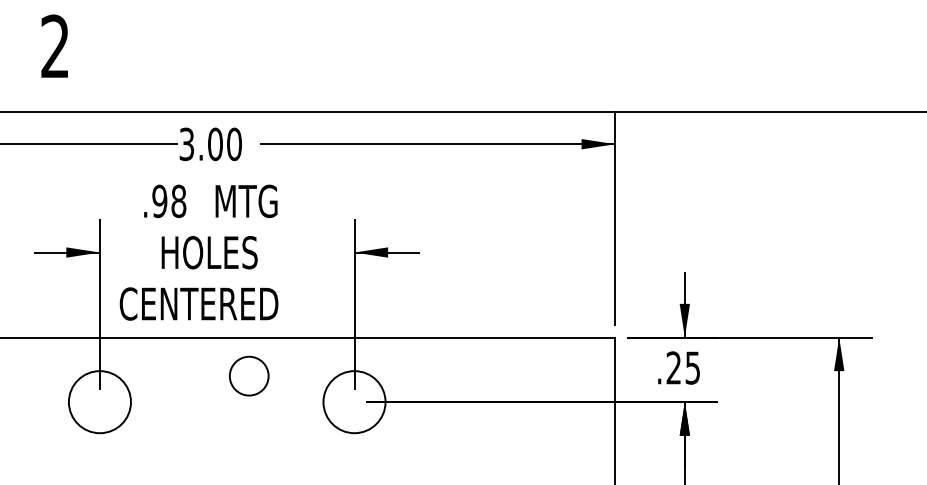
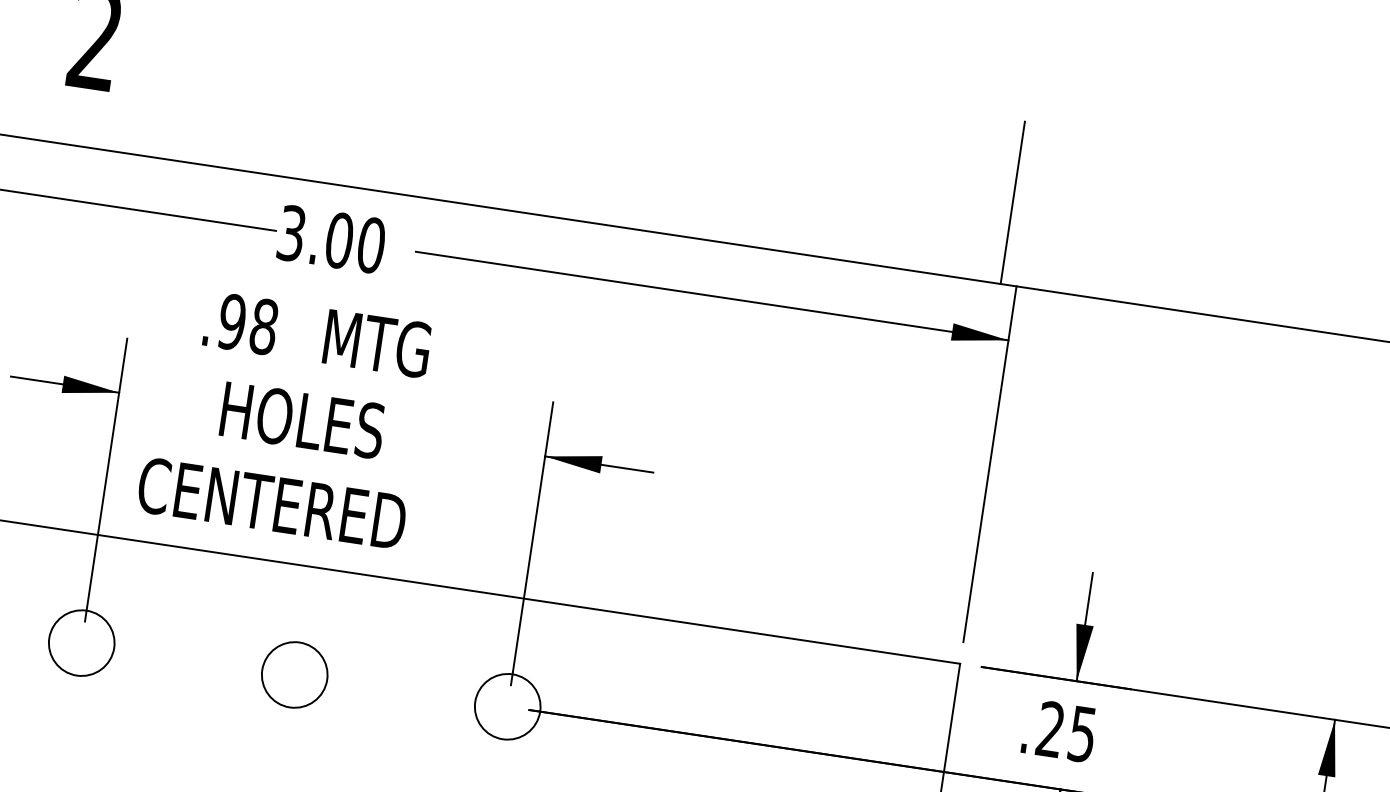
line: (605, 62) -> (1012, 201), added
circle: (249, 375) -> (295, 673), moved
circle: (99, 401) -> (81, 641), size x0.62
circle: (354, 401) -> (507, 705), size x0.62

